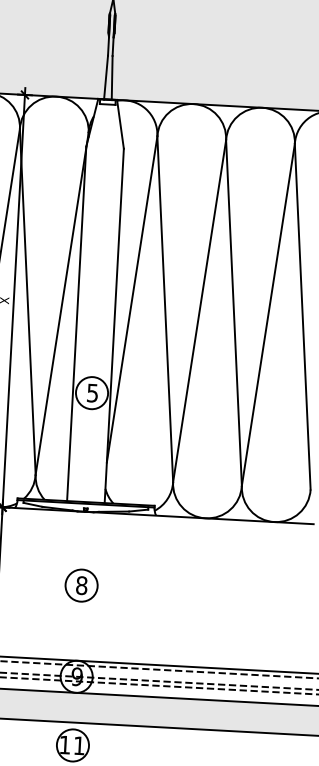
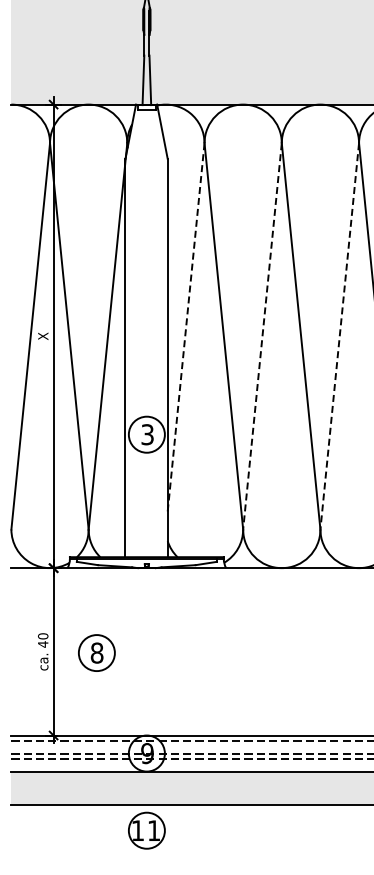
line: (132, 299) -> (186, 327), solid -> dashed
line: (199, 311) -> (262, 336), solid -> dashed
line: (268, 315) -> (339, 336), solid -> dashed
text: (92, 392) -> (147, 434), 5 -> 3
part: (81, 585) -> (96, 652), moved

